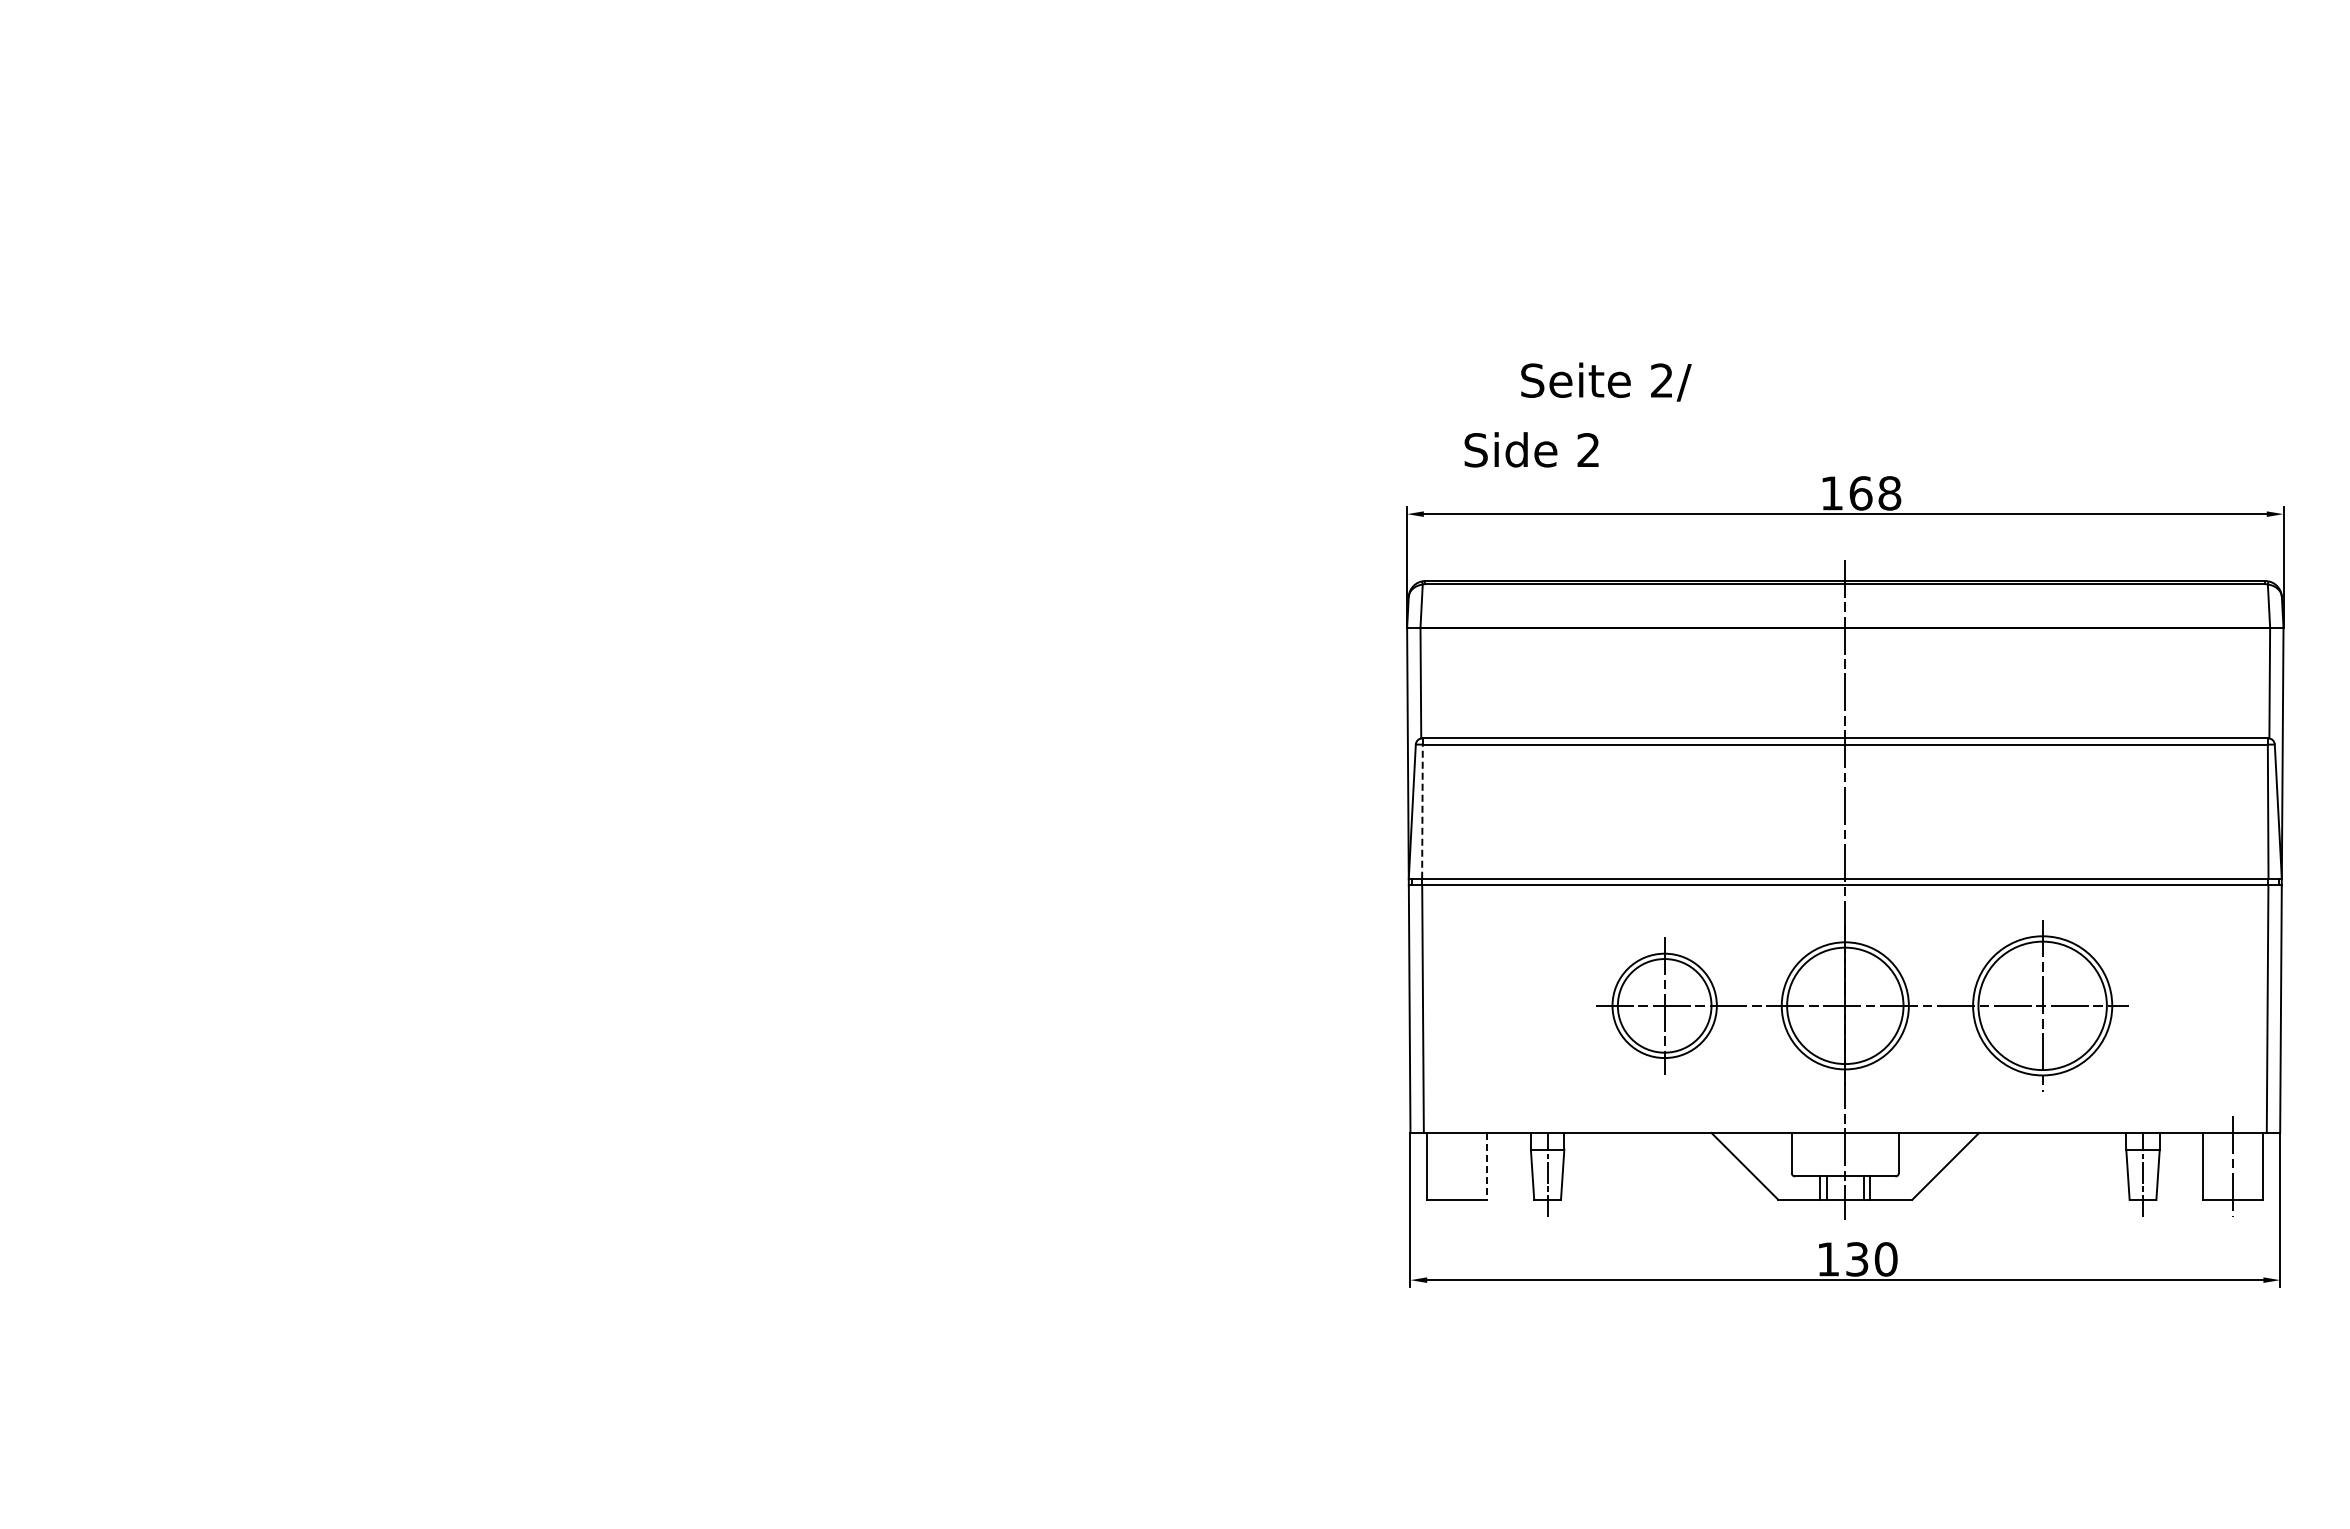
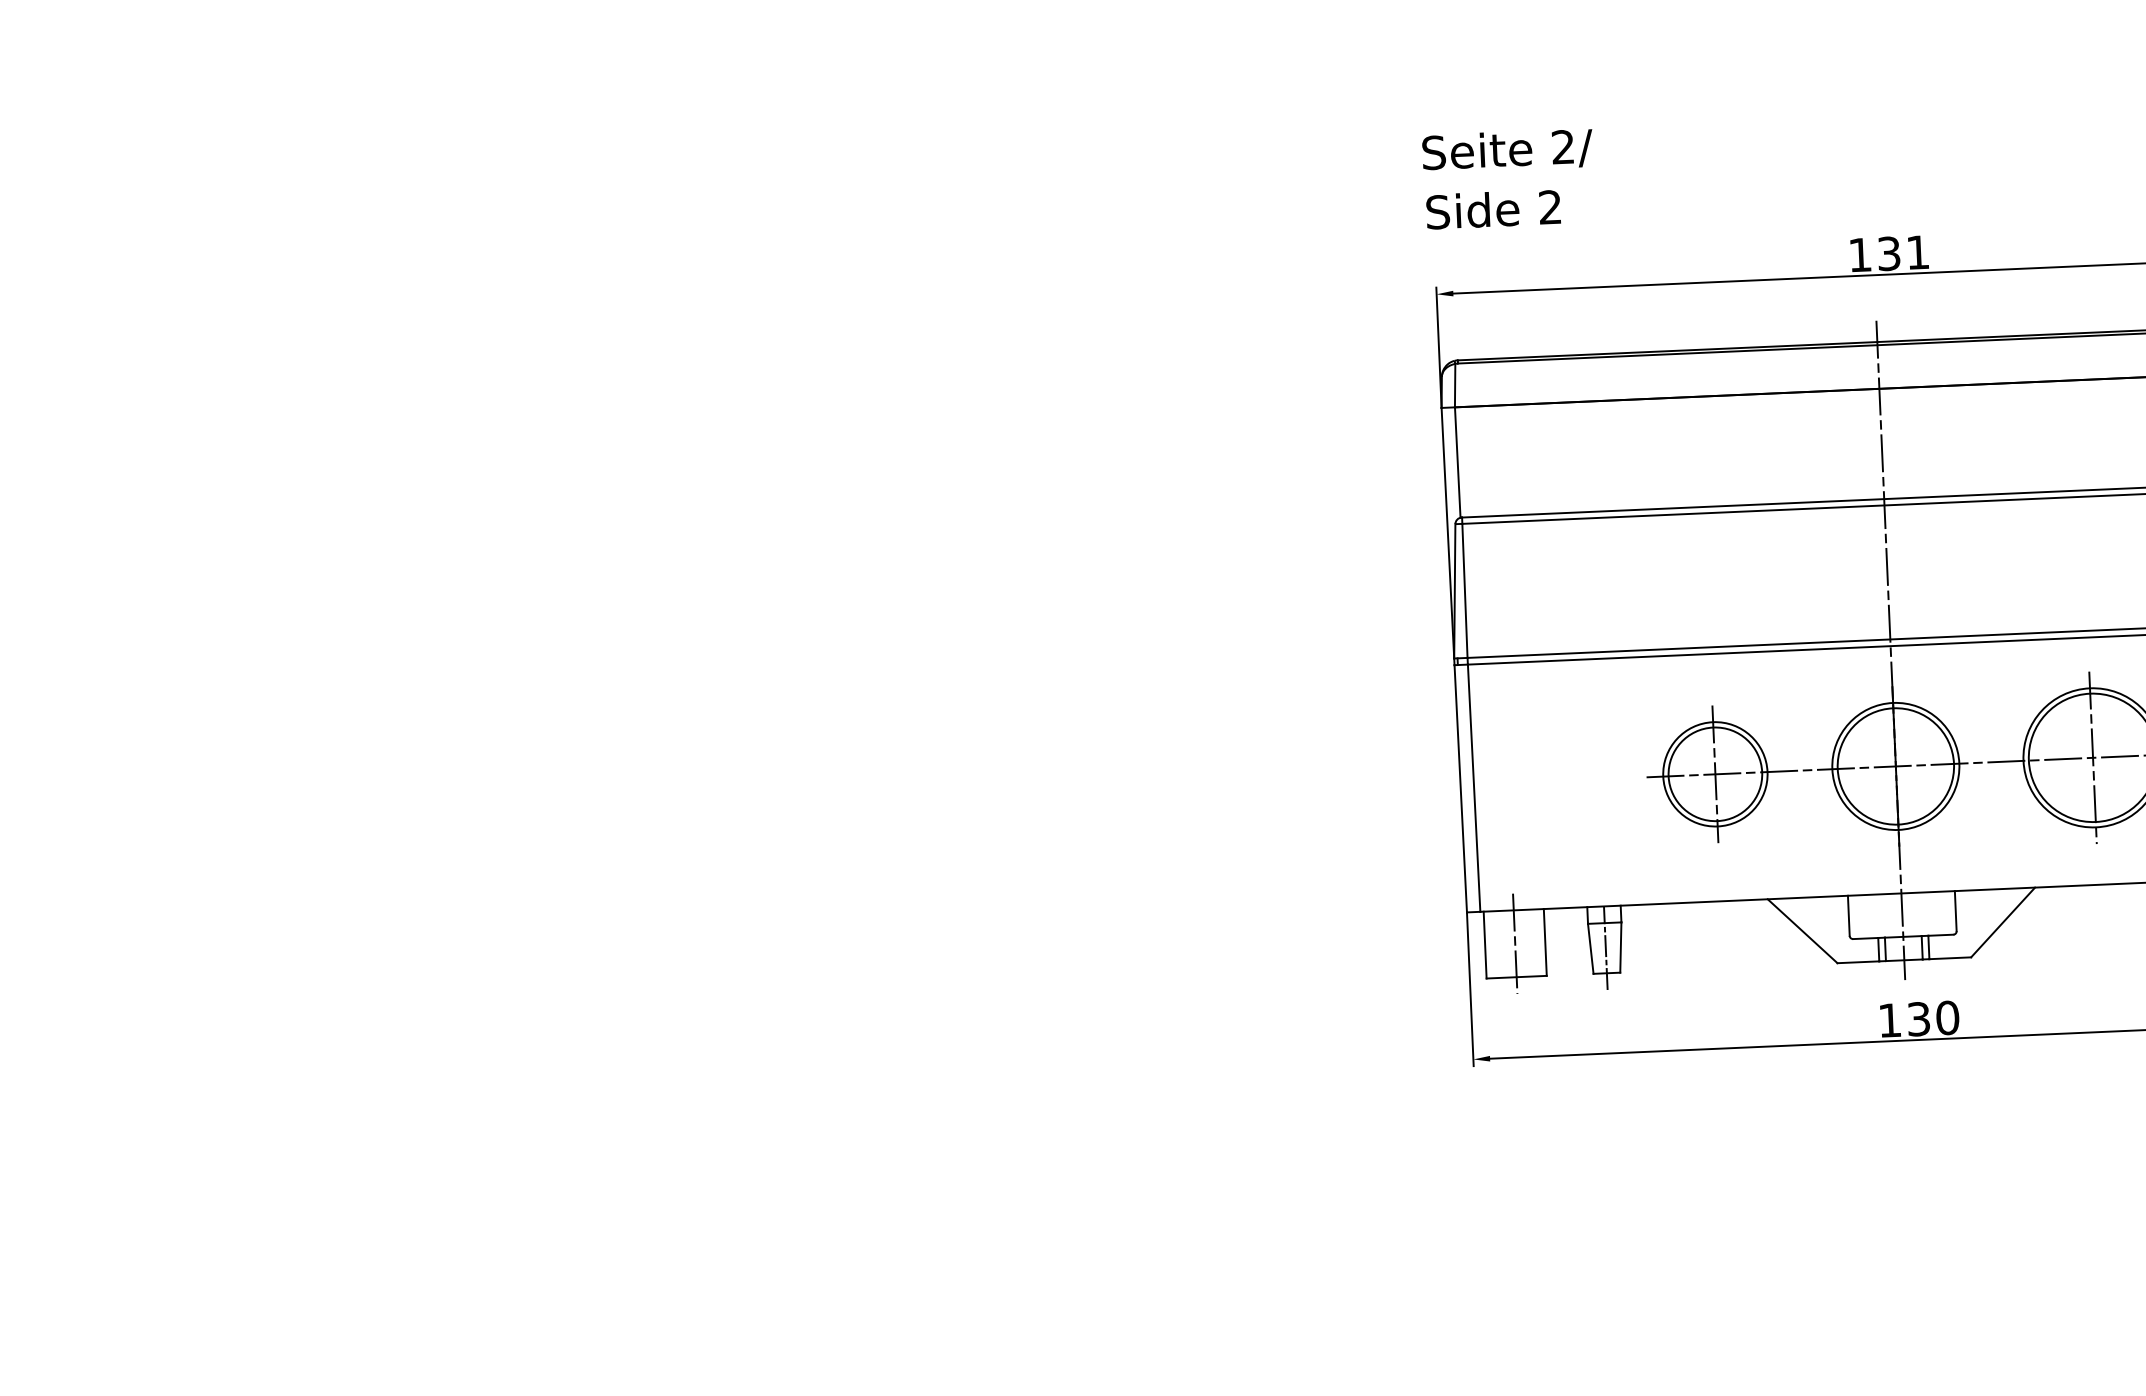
text: (1606, 381) -> (1507, 150), moved
text: (1531, 449) -> (1493, 209), moved
text: (1875, 493) -> (1903, 253), 168 -> 131
line: (1422, 811) -> (1464, 590), dashed -> solid
line: (1457, 1166) -> (1515, 943), added
line: (1487, 1166) -> (1545, 942), dashed -> solid

